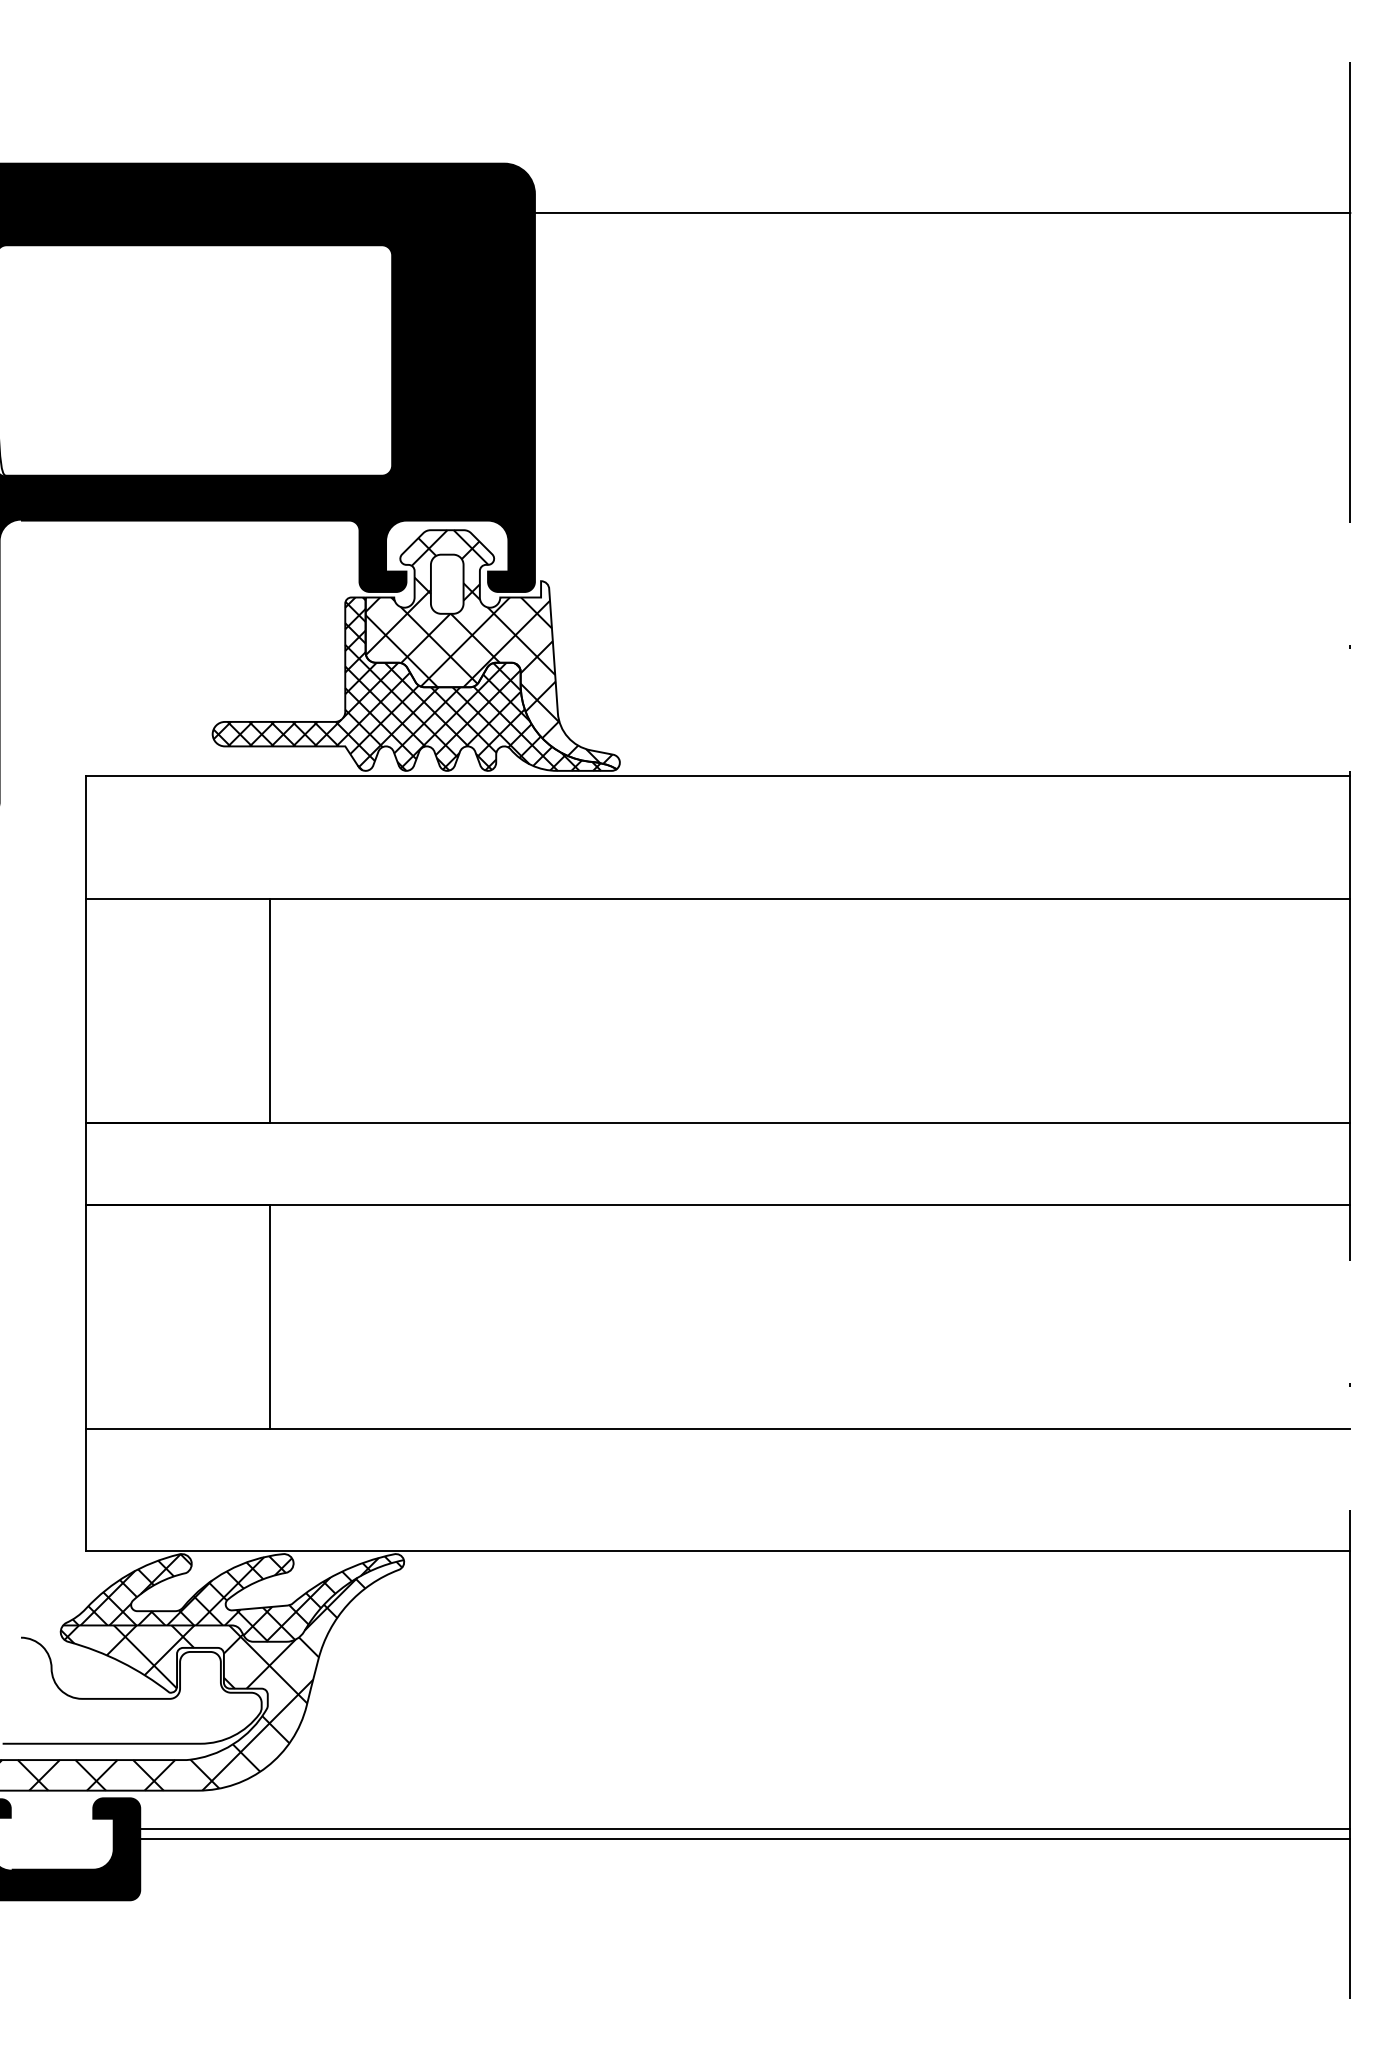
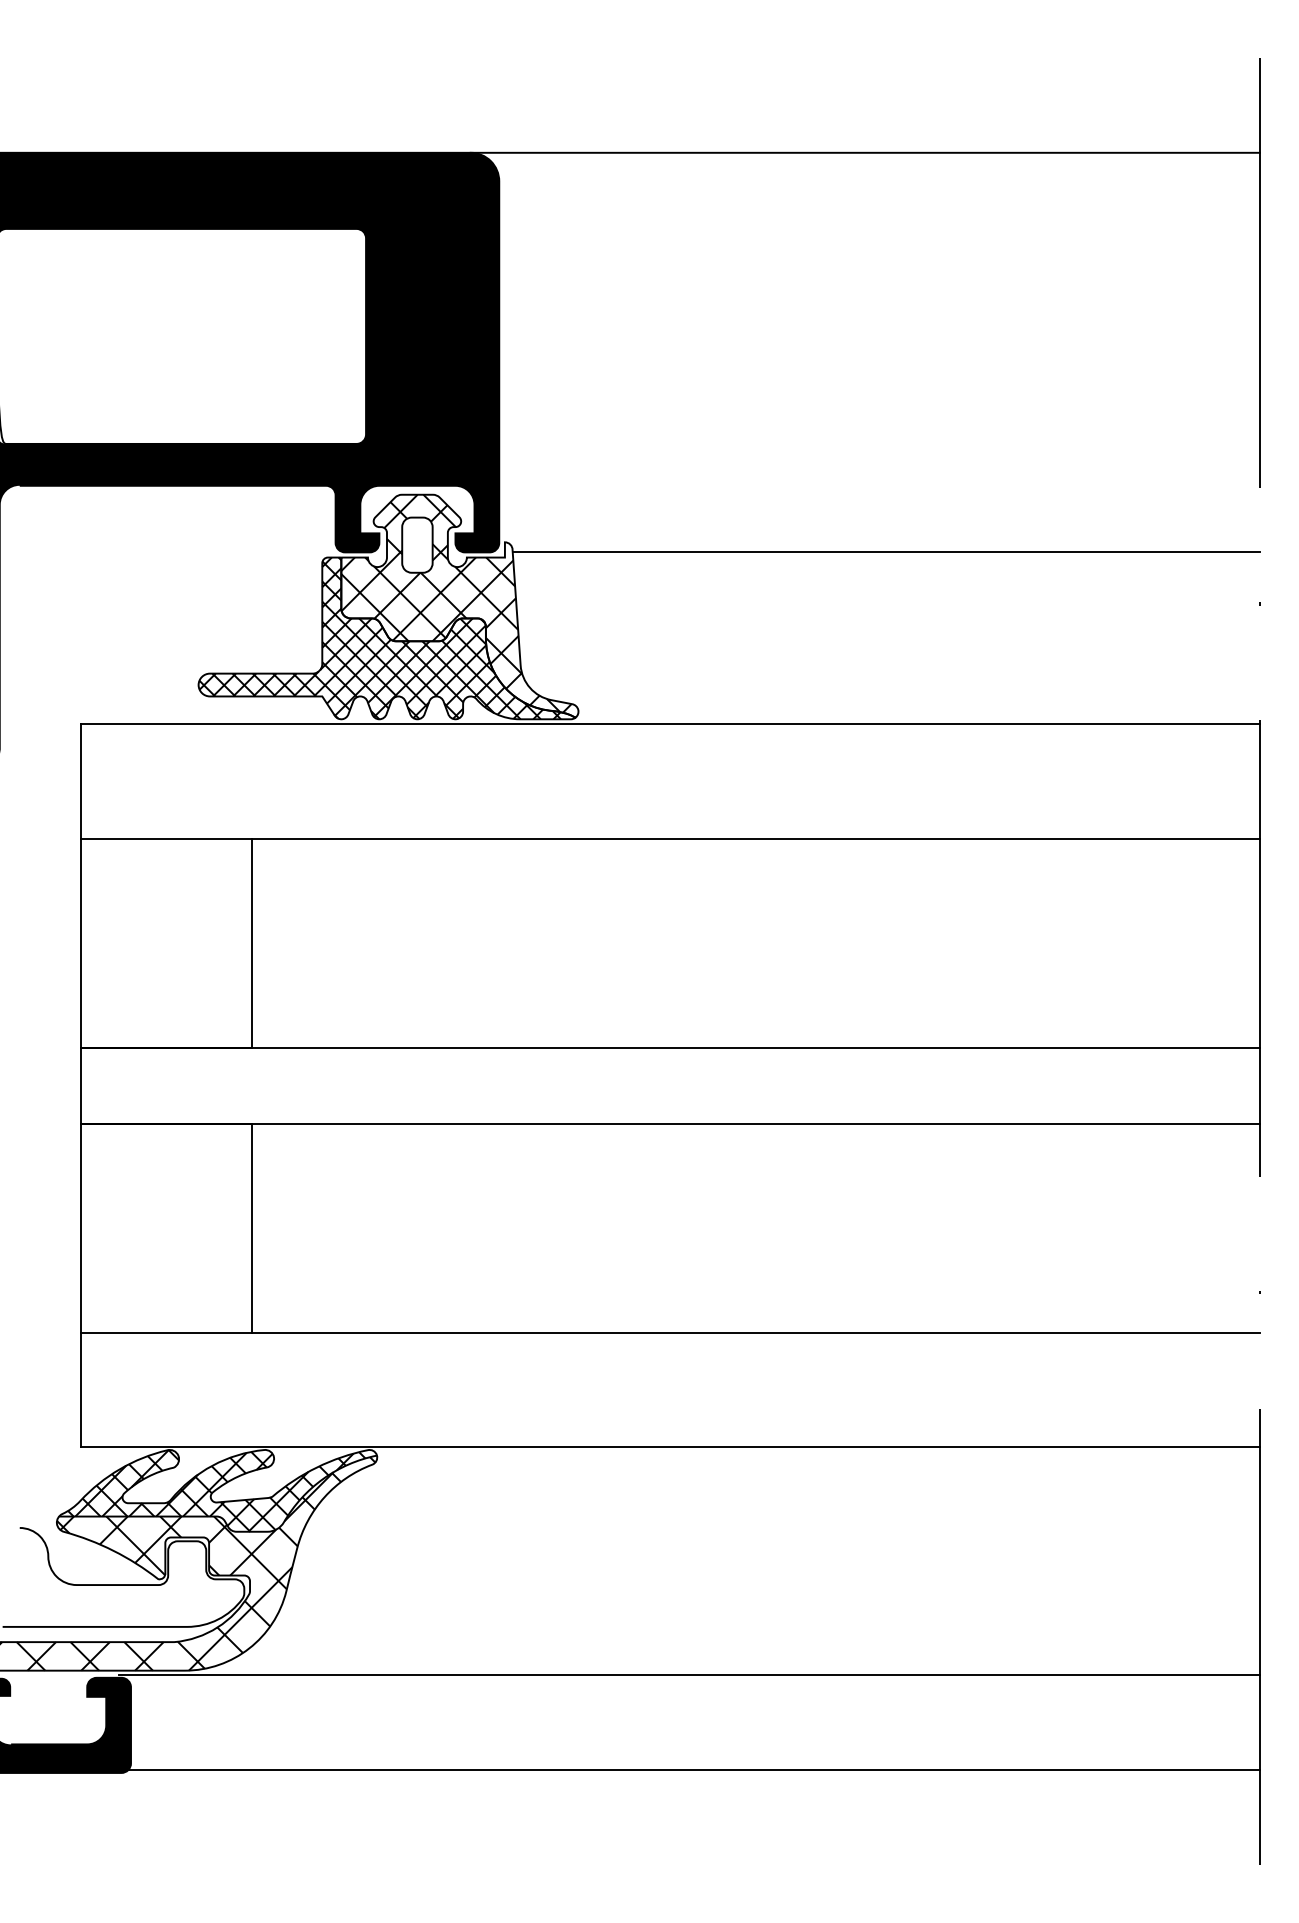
line: (926, 212) -> (864, 152), moved
line: (948, 592) -> (885, 552), added
line: (737, 1829) -> (688, 1770), moved
line: (737, 1839) -> (688, 1675), moved

